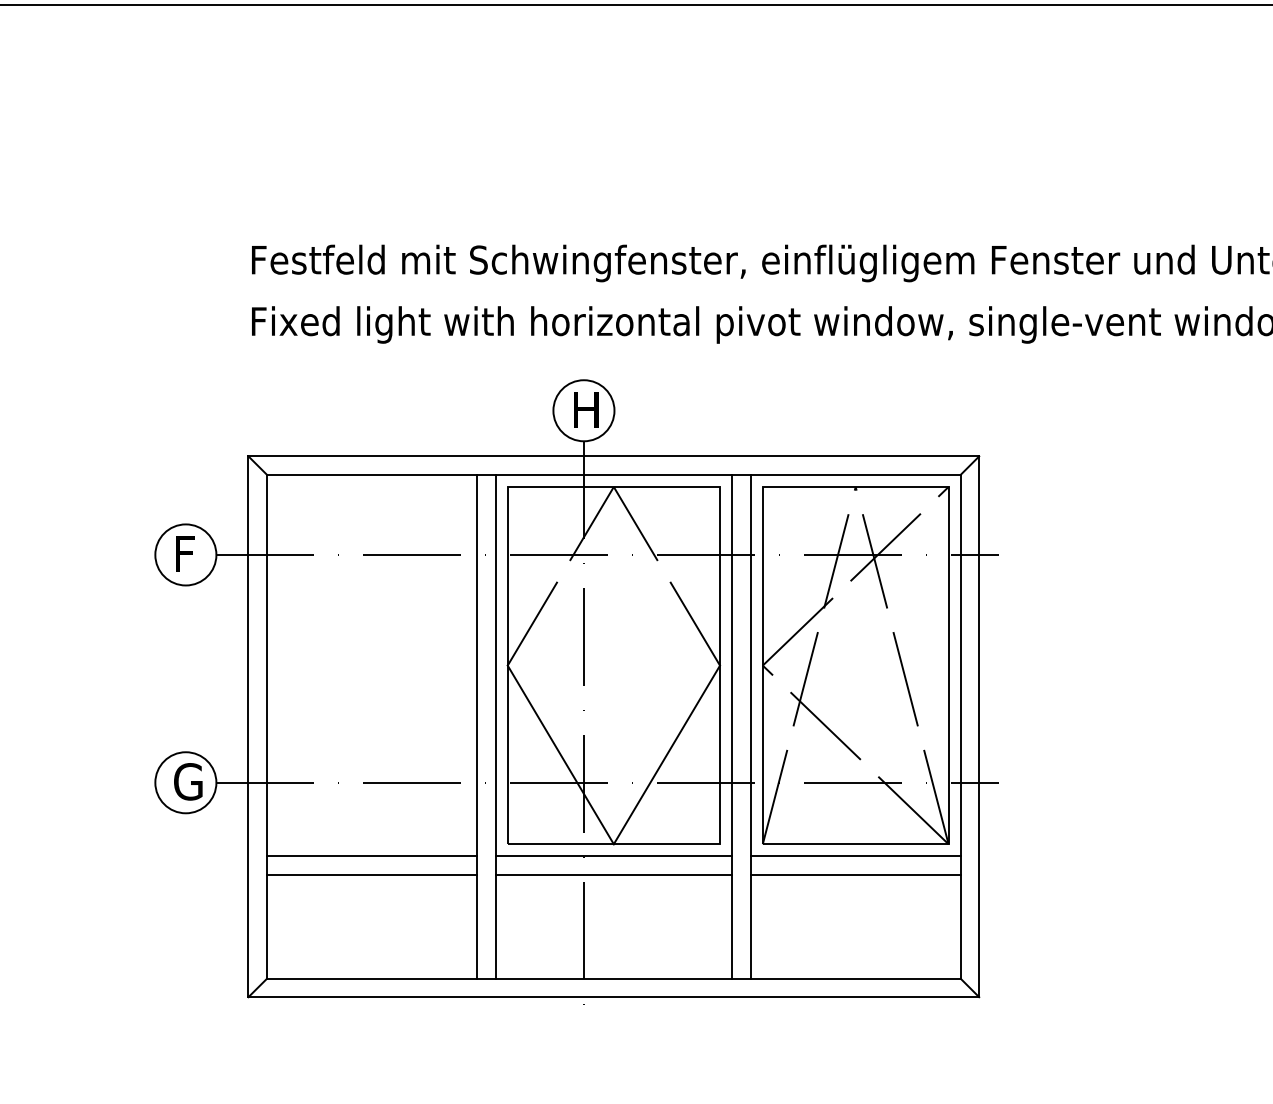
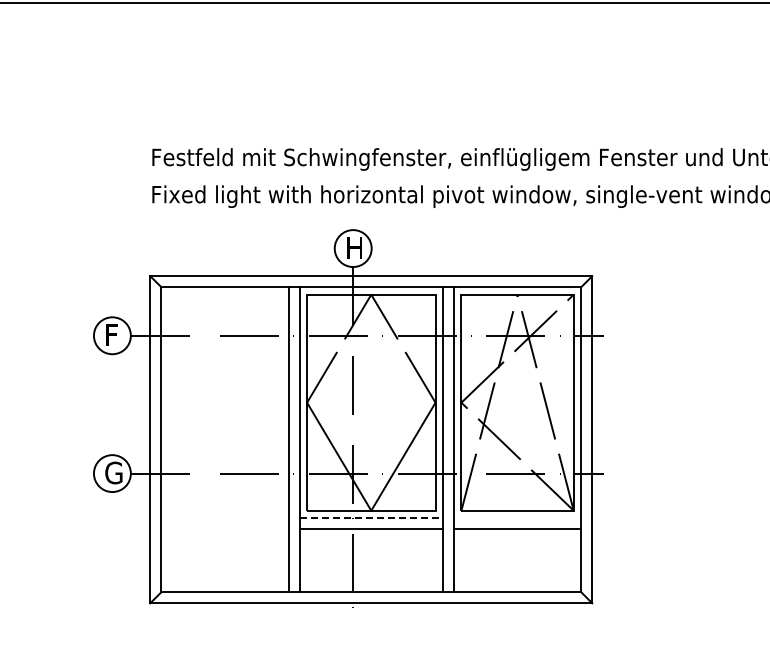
line: (371, 857) -> (224, 518), removed
line: (614, 857) -> (371, 518), solid -> dashed
line: (855, 857) -> (517, 518), removed
line: (371, 875) -> (224, 529), removed

